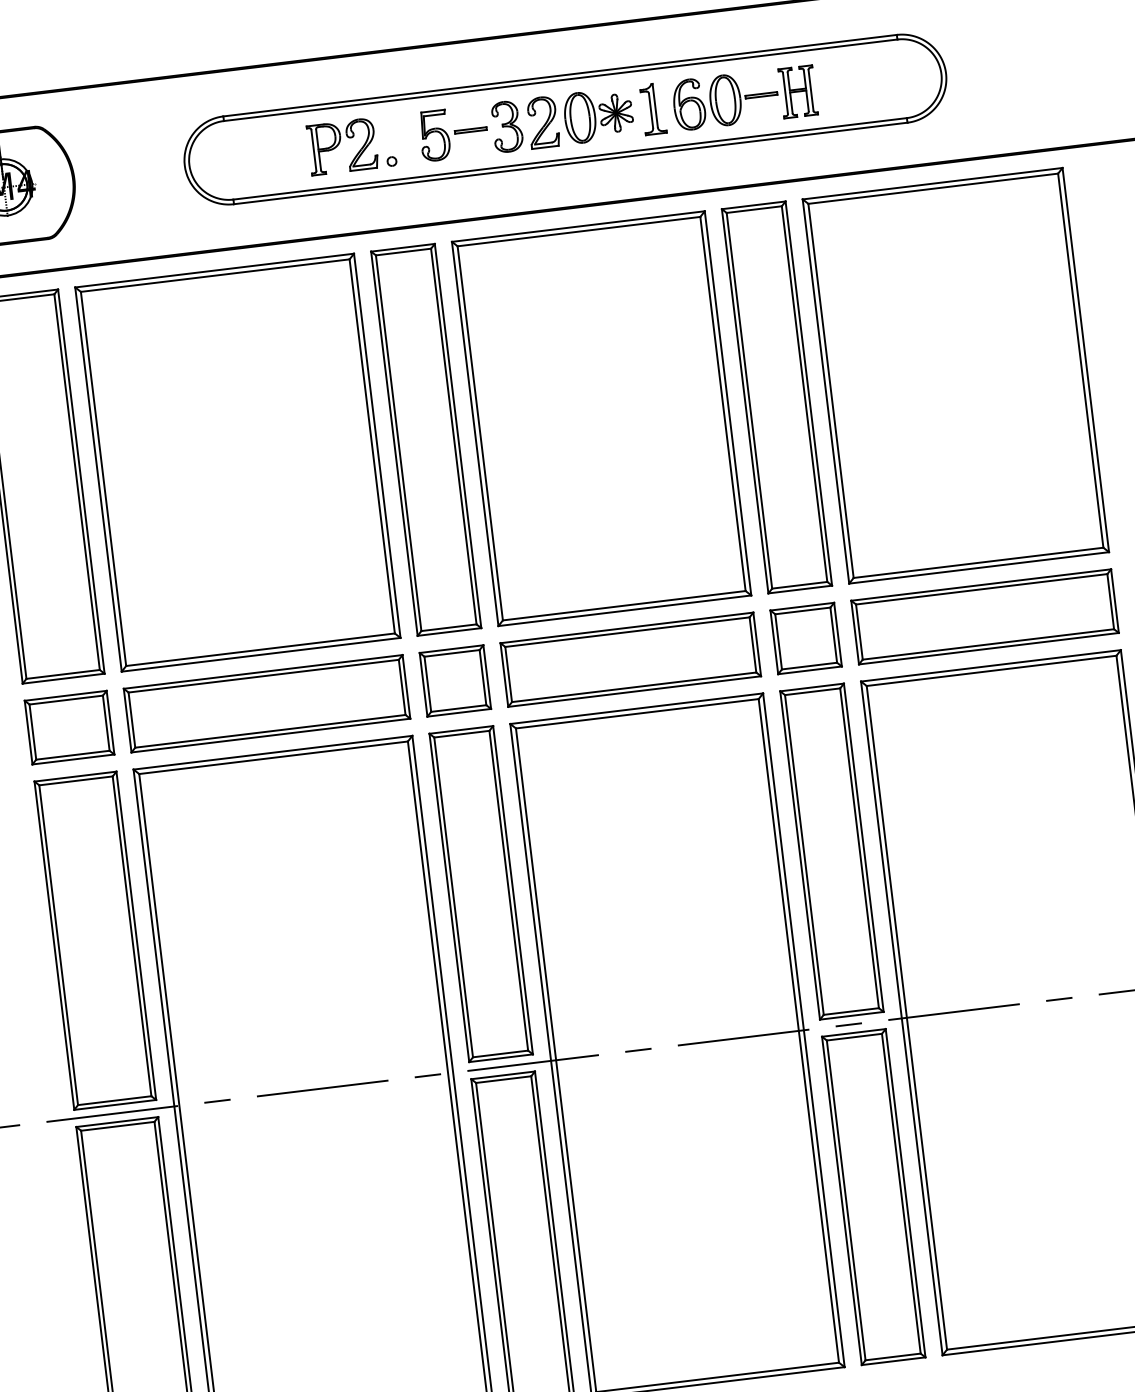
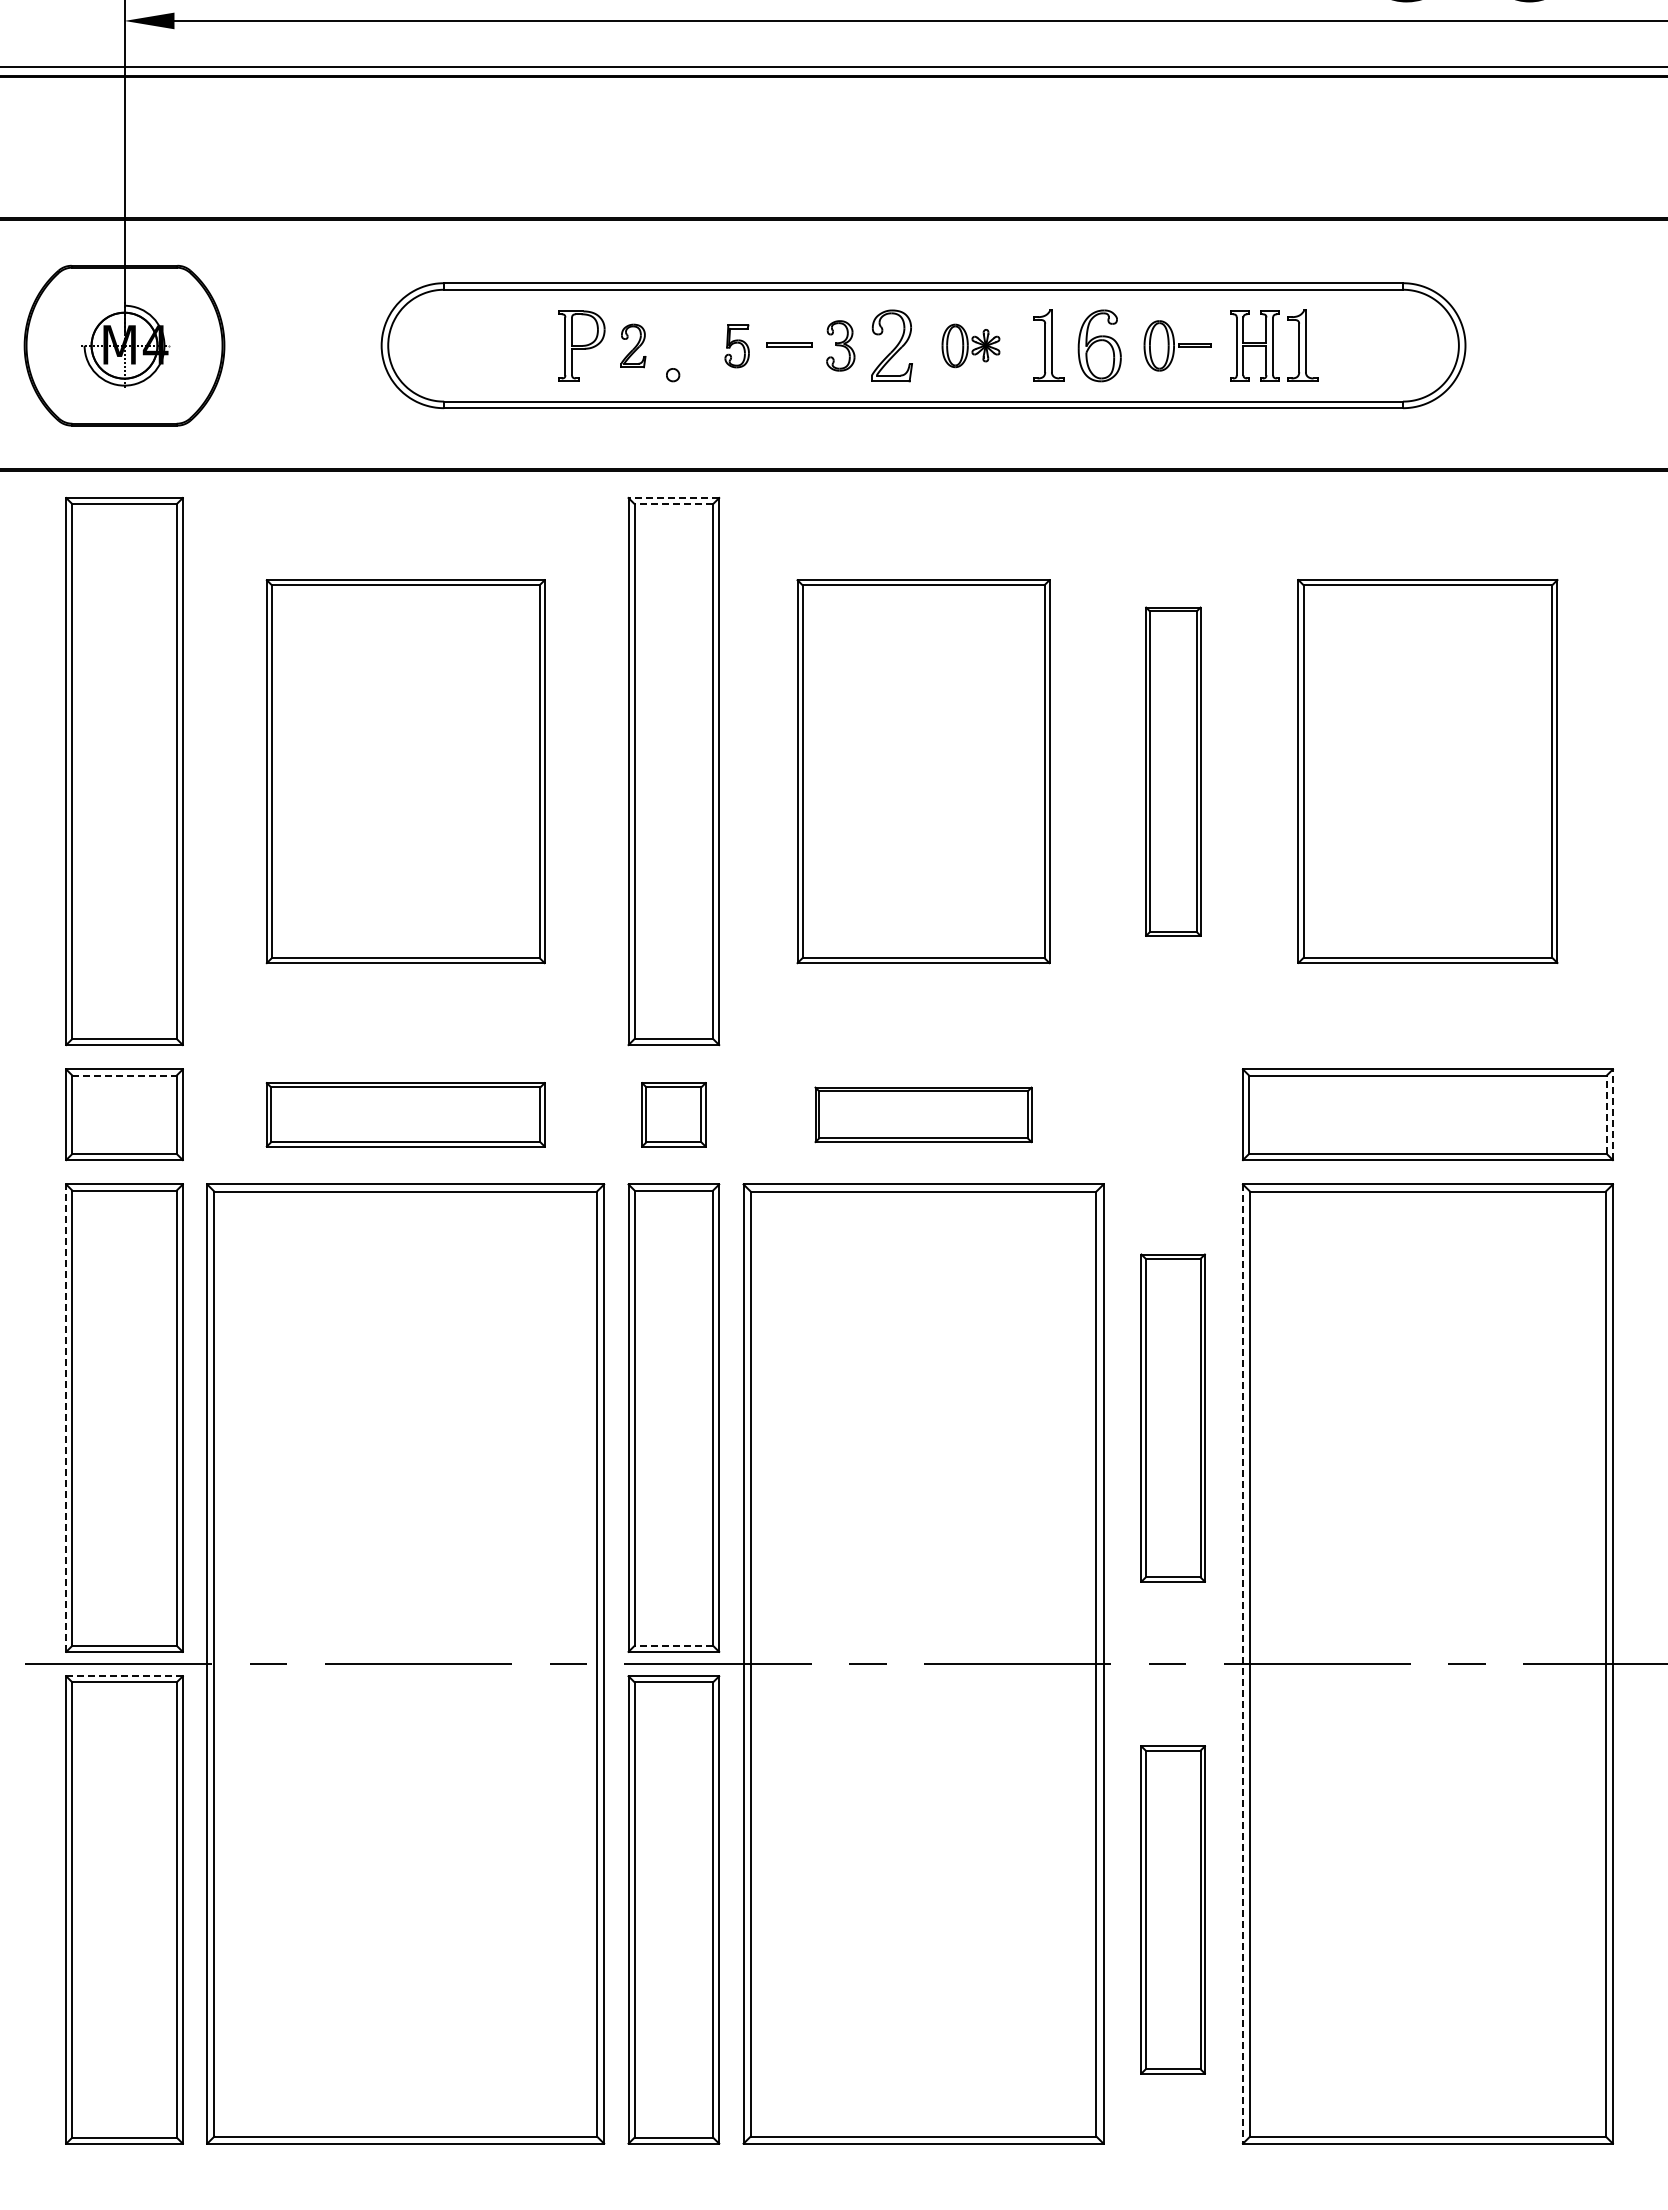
part: (831, 87) -> (1302, 345), added
part: (743, 97) -> (1177, 345), size x0.7
part: (598, 115) -> (970, 345), size x0.6
part: (507, 126) -> (840, 345), size x0.7
part: (434, 136) -> (736, 346), size x0.6
part: (361, 144) -> (633, 345), size x0.6
line: (402, 248) -> (673, 498), solid -> dashed
line: (403, 252) -> (673, 504), solid -> dashed
part: (955, 375) -> (1427, 771), size x0.7
part: (777, 397) -> (1173, 771), size x0.6
part: (601, 418) -> (923, 771), size x0.7
part: (237, 462) -> (405, 771), size x0.7
line: (1110, 601) -> (1606, 1114), solid -> dashed
line: (1114, 601) -> (1612, 1114), solid -> dashed
part: (805, 638) -> (1172, 1114), removed
part: (630, 659) -> (923, 1114), size x0.6
part: (455, 680) -> (673, 1114), size x0.7
line: (66, 700) -> (125, 1075), solid -> dashed
part: (266, 703) -> (405, 1114), size x0.7
part: (831, 851) -> (1172, 1417), size x0.7
line: (54, 945) -> (66, 1418), solid -> dashed
line: (901, 1018) -> (1242, 1664), solid -> dashed
line: (500, 1053) -> (673, 1645), solid -> dashed
line: (118, 1122) -> (125, 1676), solid -> dashed
part: (873, 1196) -> (1172, 1909), size x0.7

